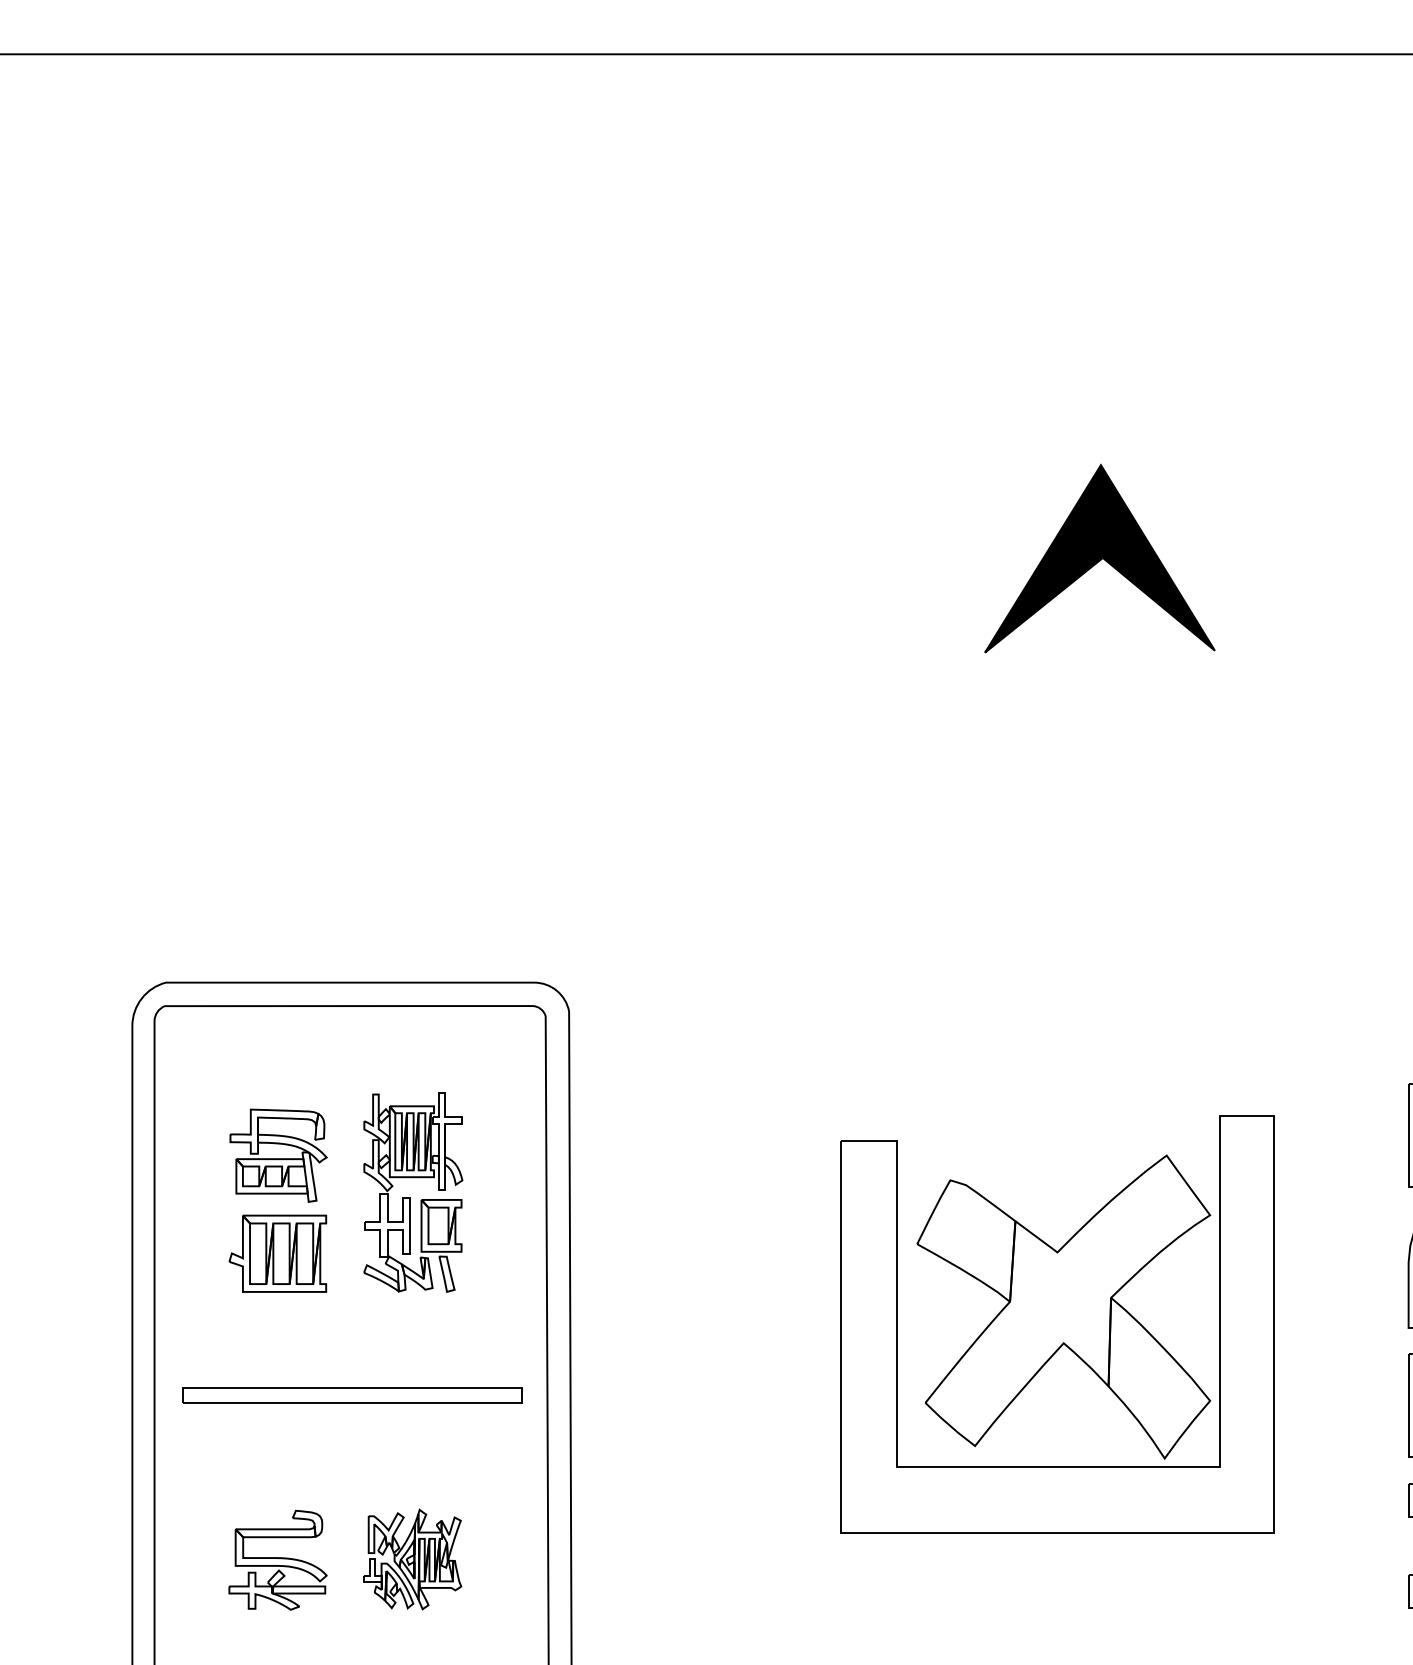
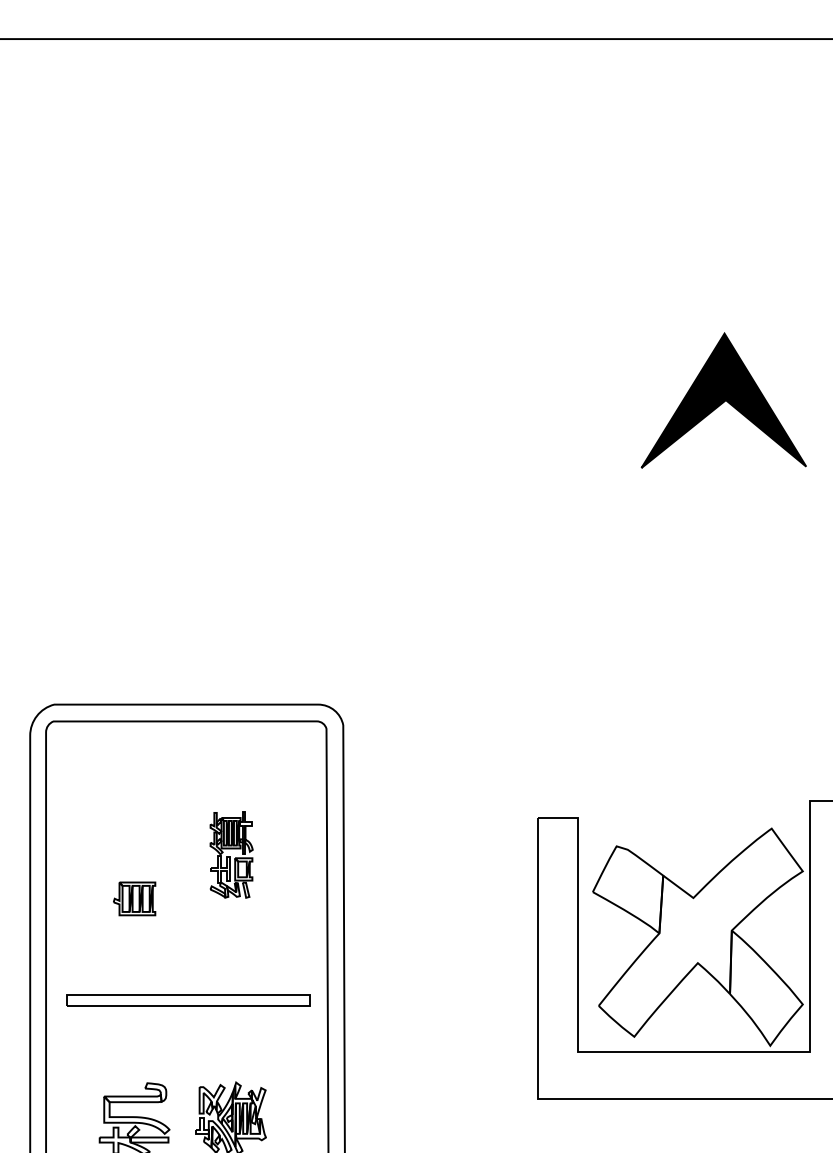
part: (278, 1155) -> (134, 828), removed
part: (413, 1192) -> (231, 855), size x0.6
part: (277, 1253) -> (134, 898), size x0.6

